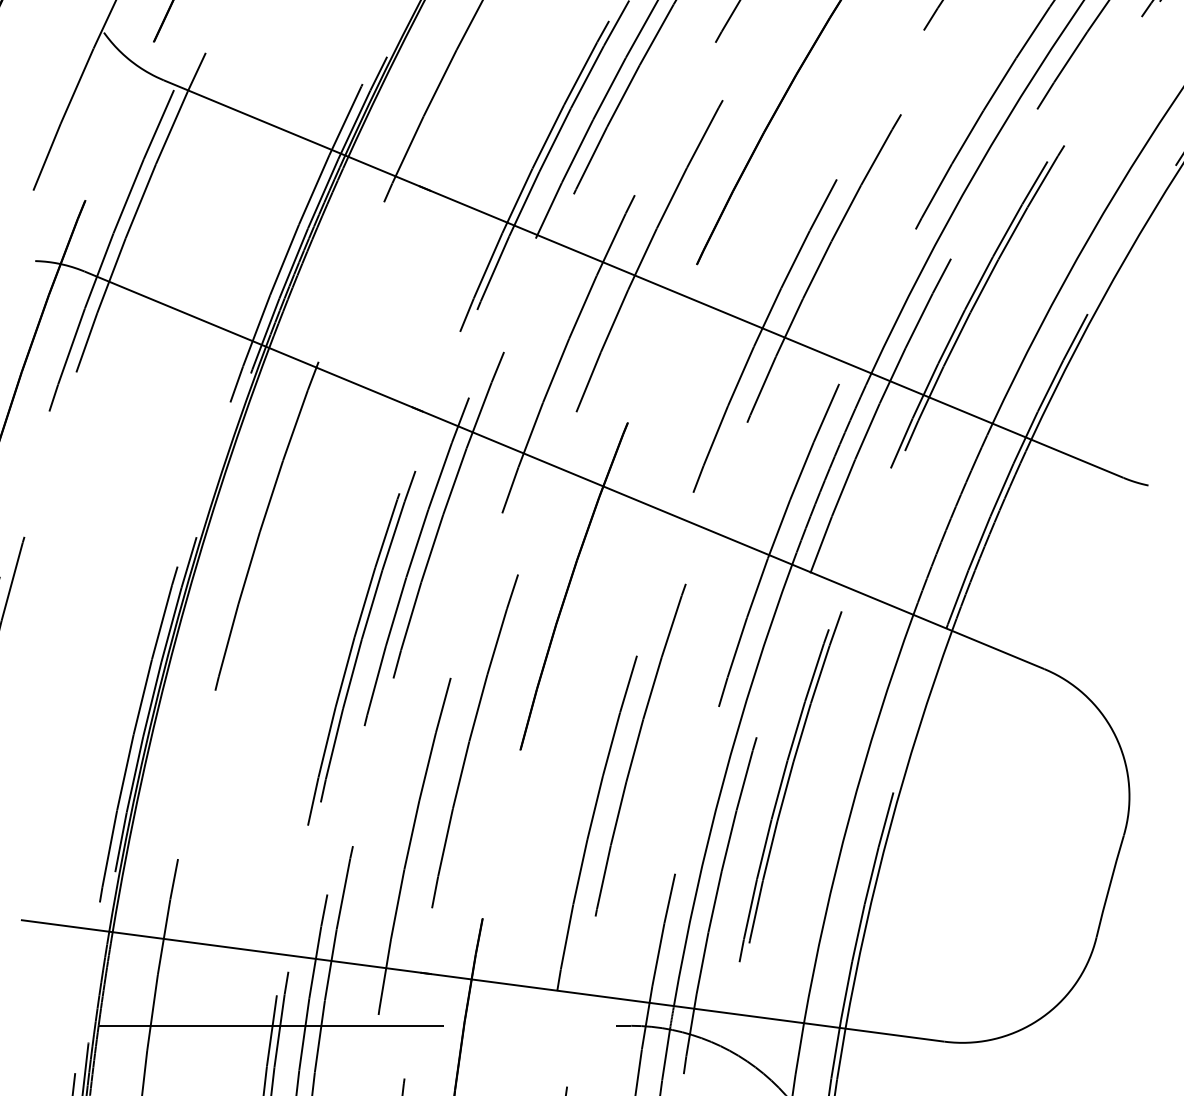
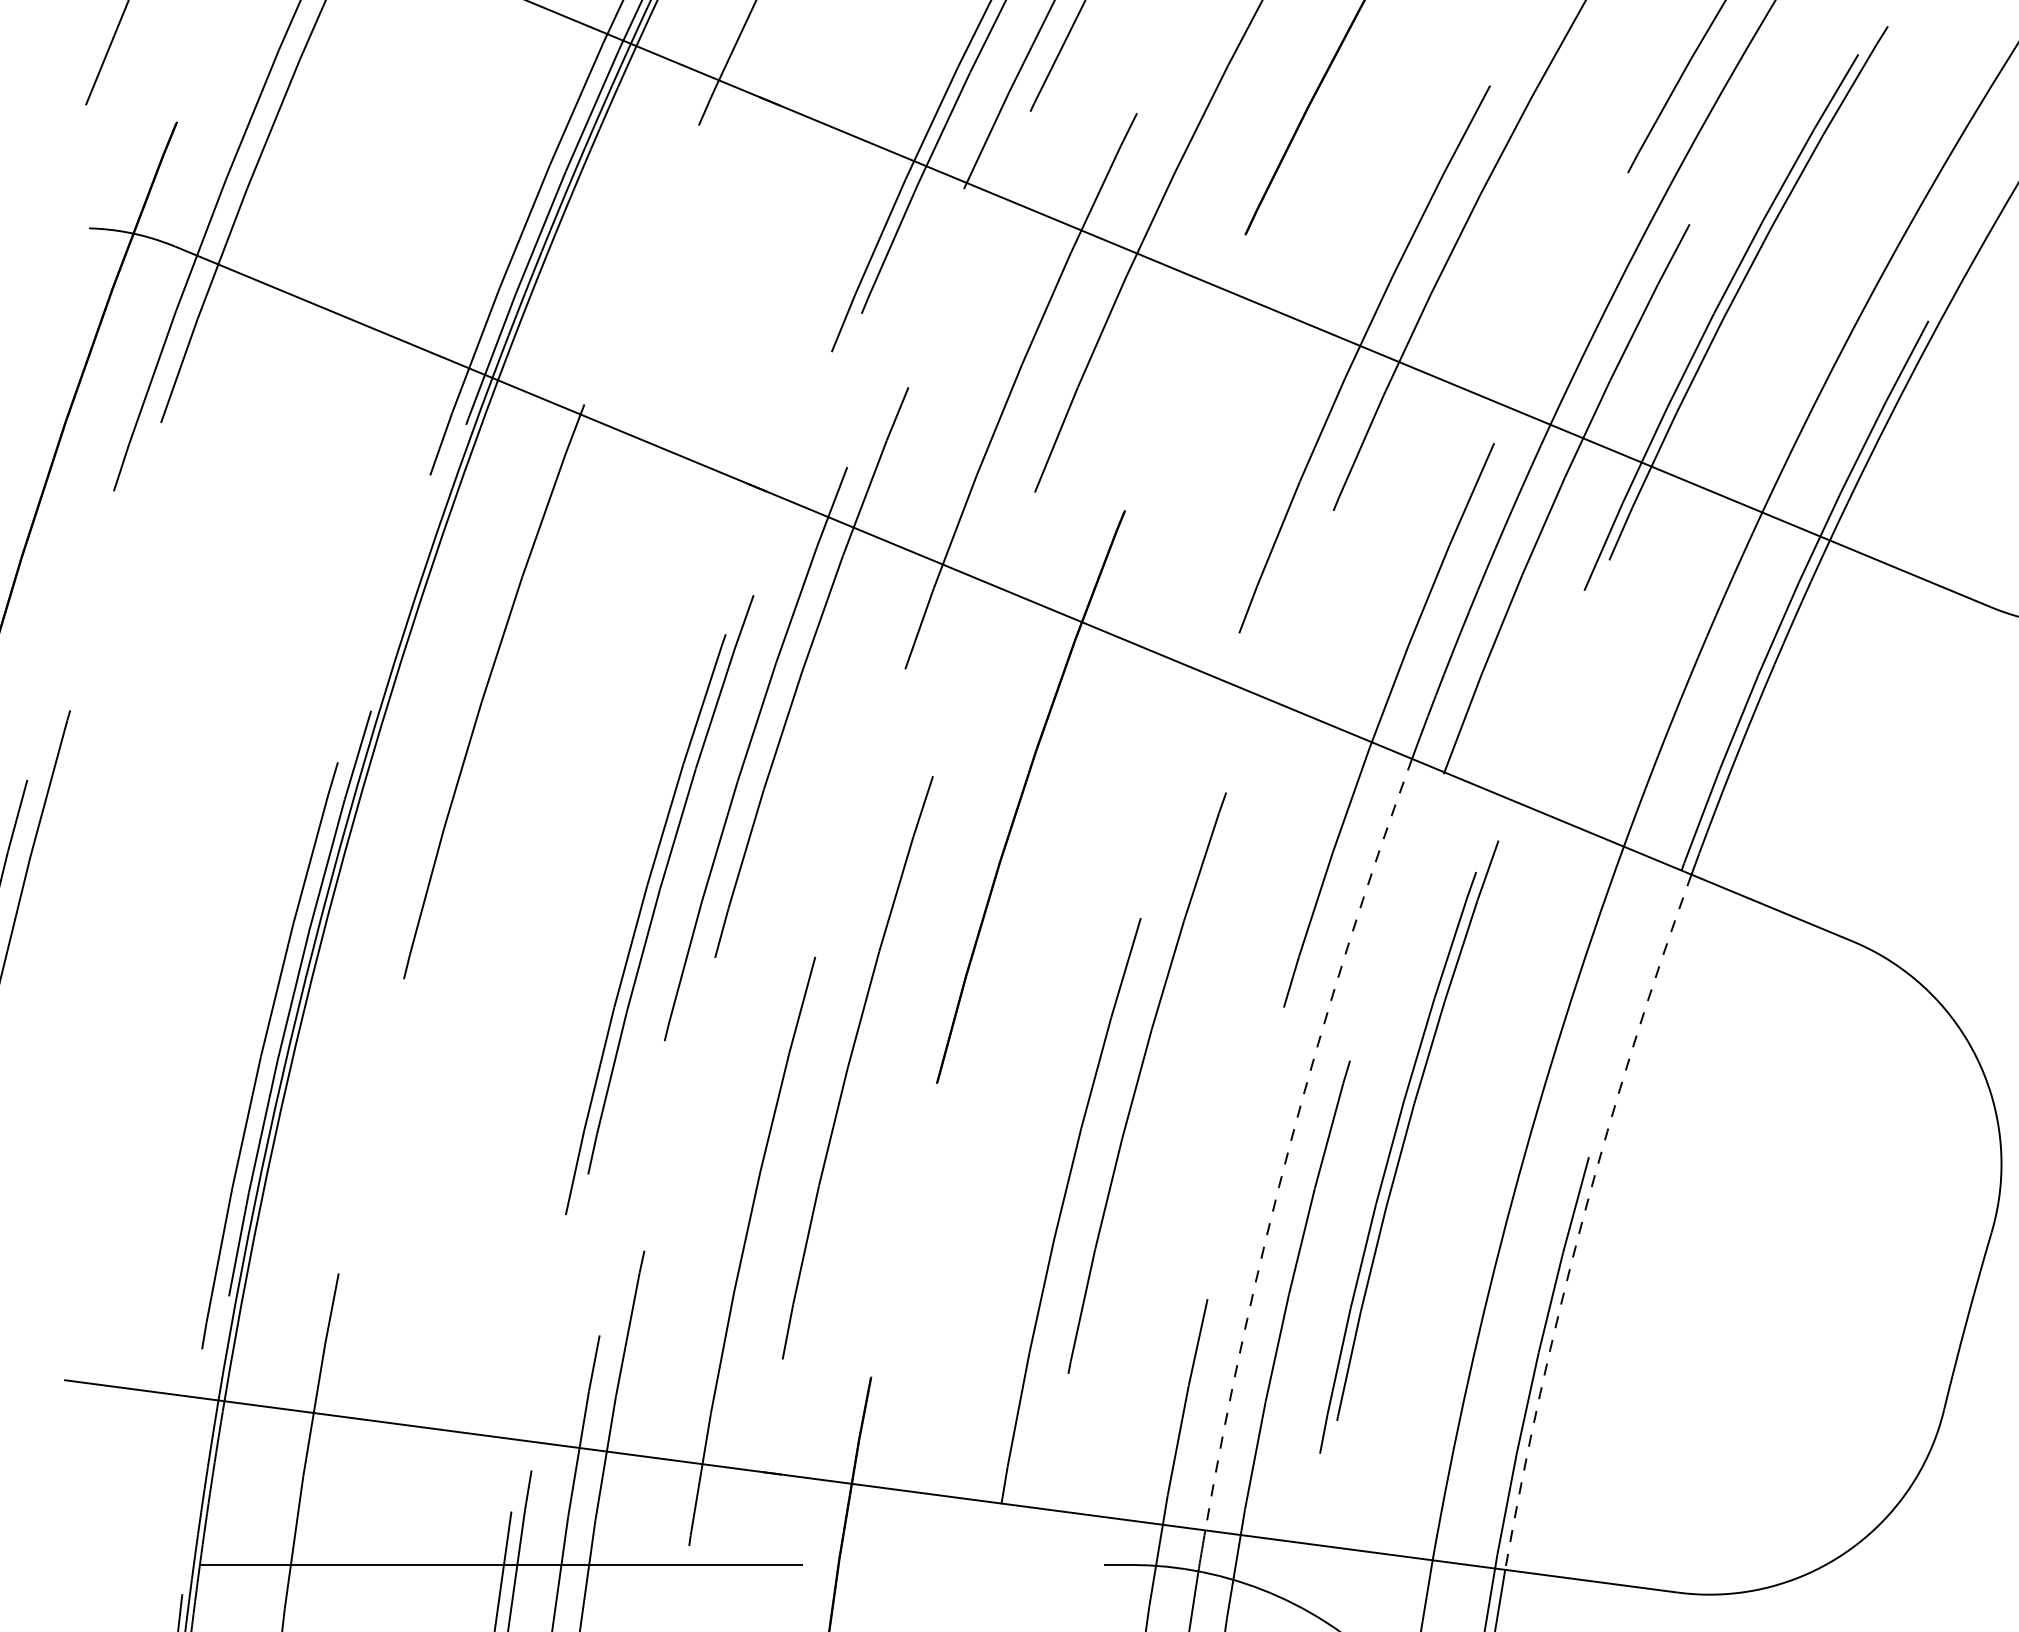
arc: (723, 782) -> (1291, 1139), solid -> dashed
arc: (890, 827) -> (1583, 1218), solid -> dashed

